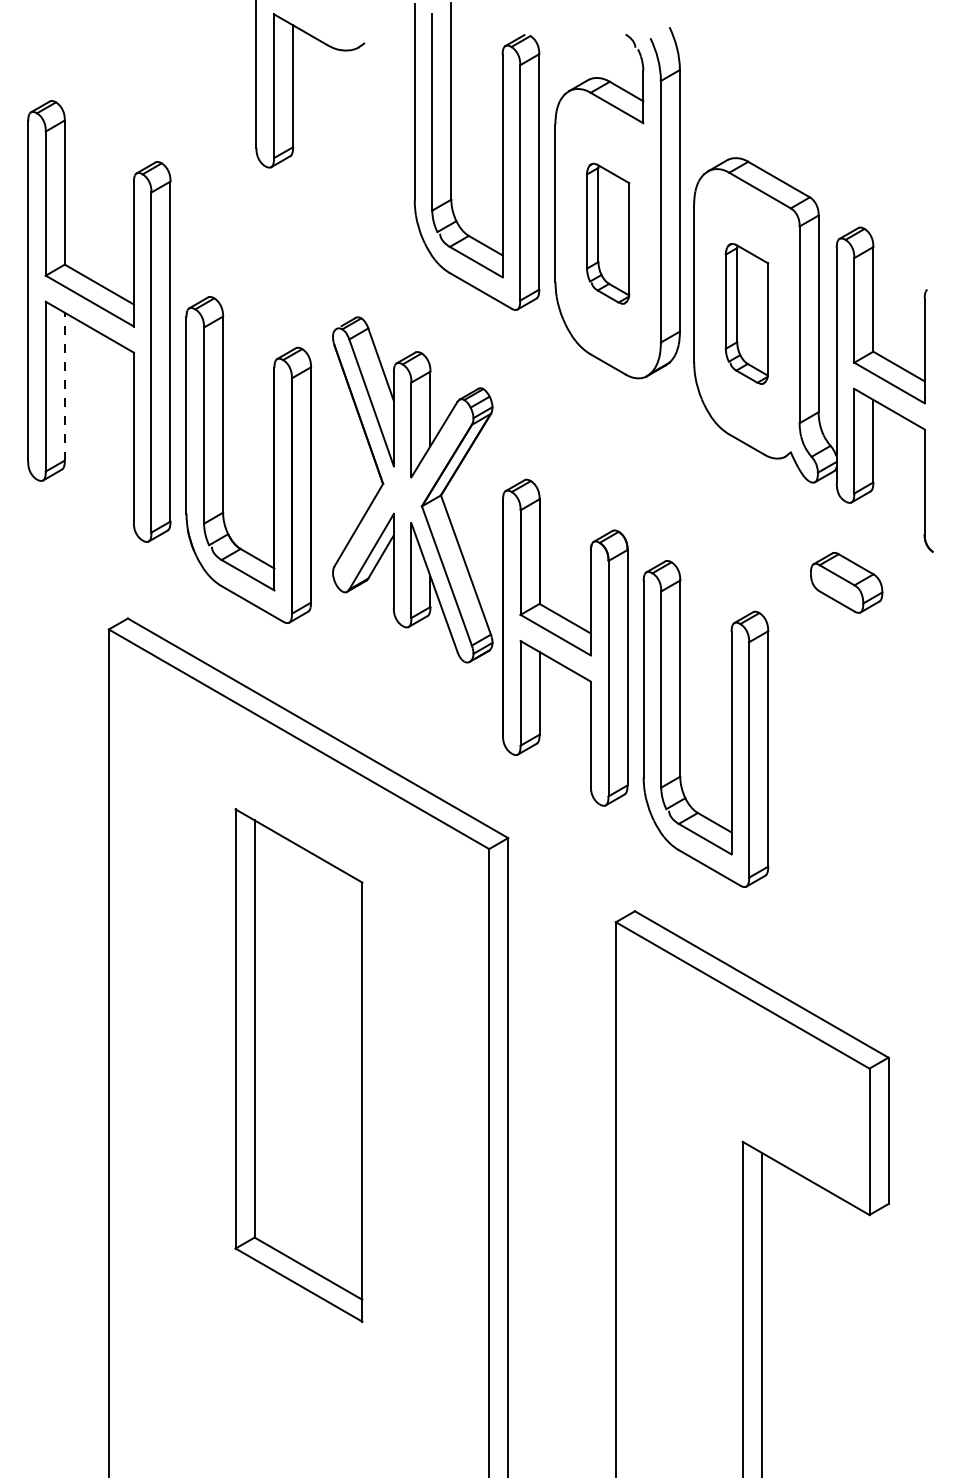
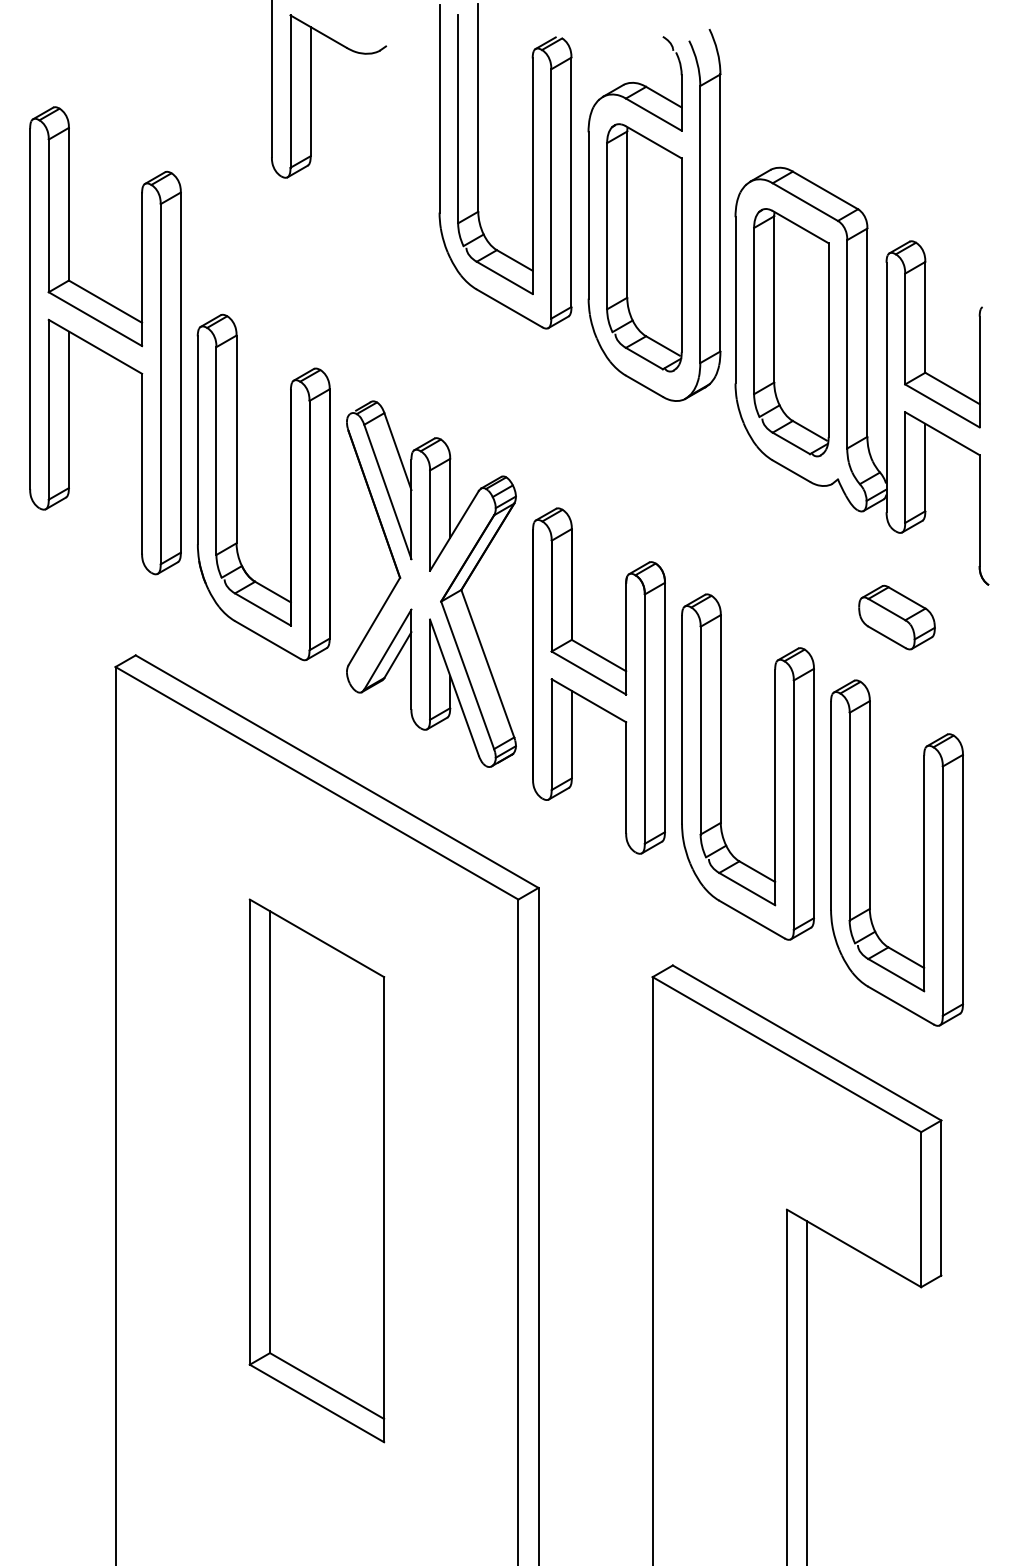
part: (608, 233) -> (644, 247), size x1.67
part: (747, 313) -> (791, 332), size x1.67
line: (64, 386) -> (68, 409), dashed -> solid
part: (412, 489) -> (431, 583), moved
part: (821, 804) -> (870, 852), added
part: (298, 1065) -> (316, 1170), moved

